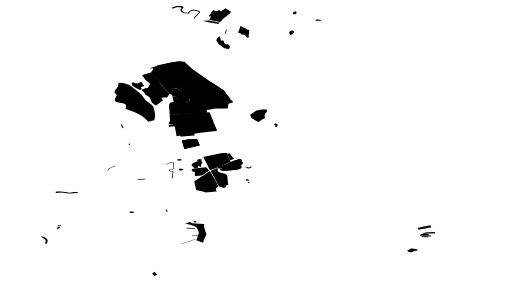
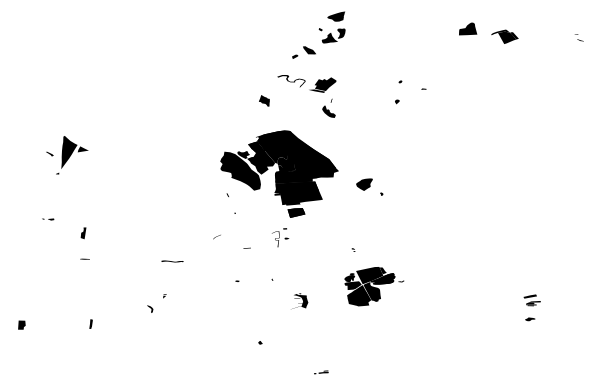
part: (243, 31) -> (264, 100), moved
part: (221, 172) -> (374, 286), moved
part: (193, 231) -> (299, 300), size x0.7
part: (412, 250) -> (530, 319), moved

